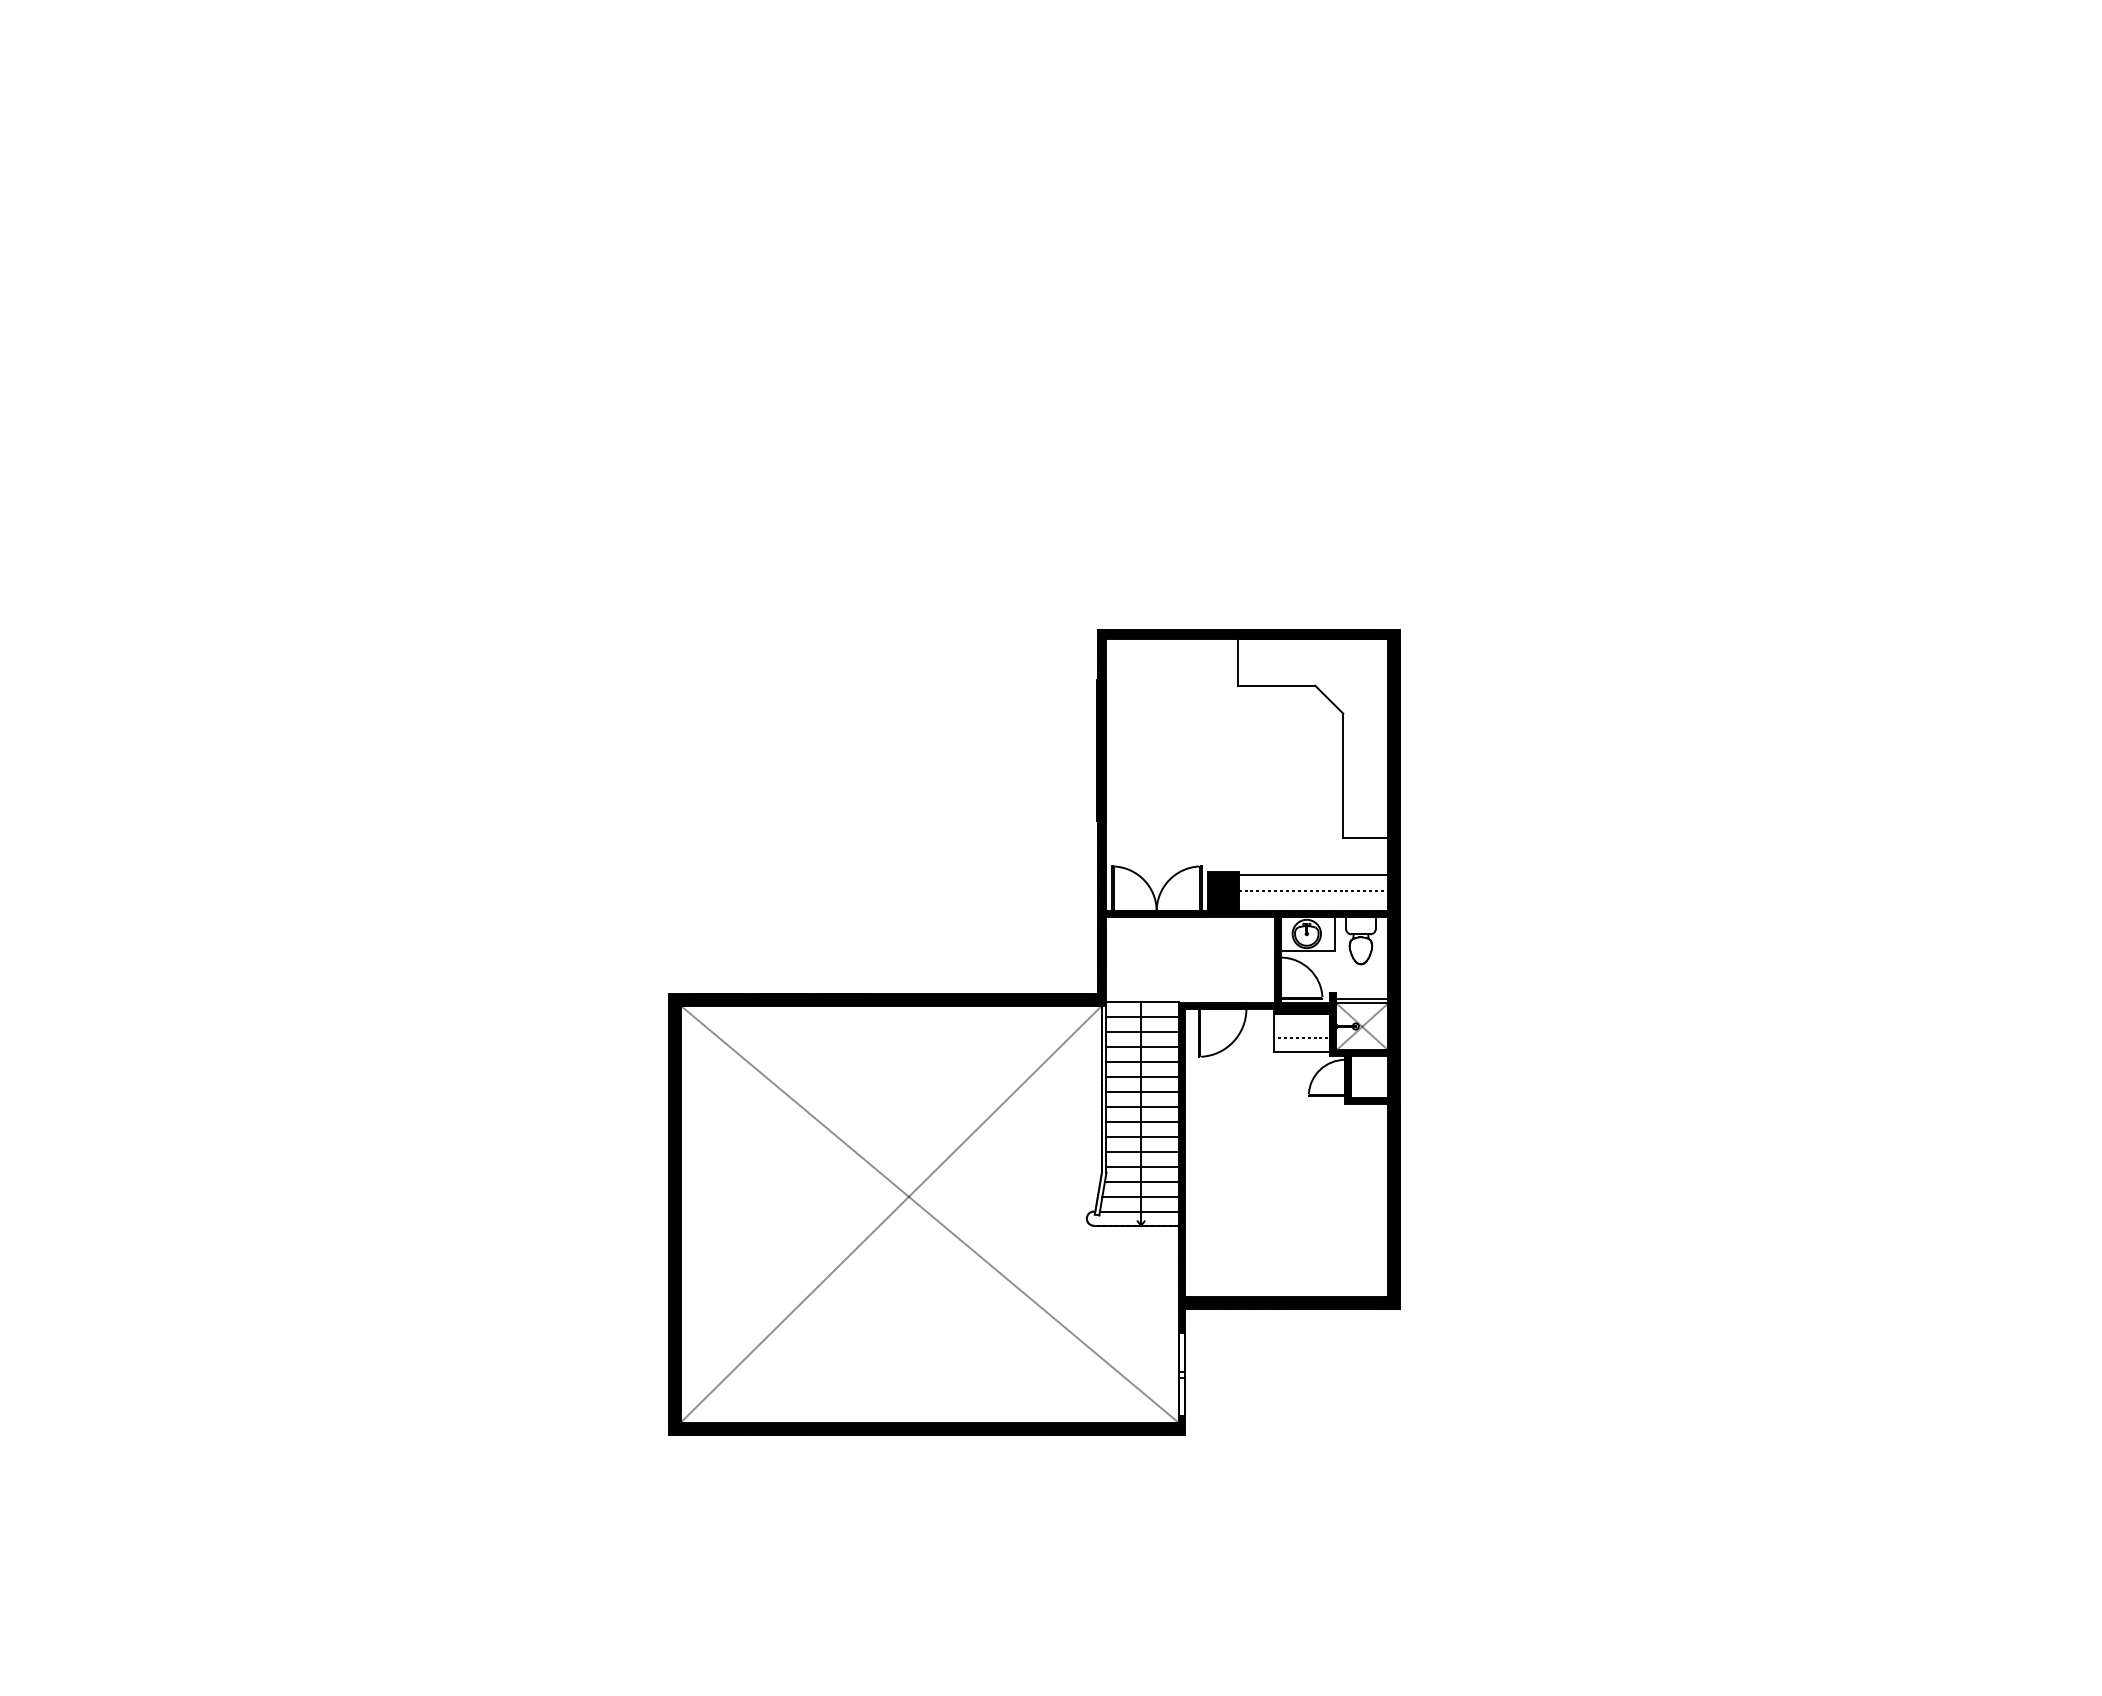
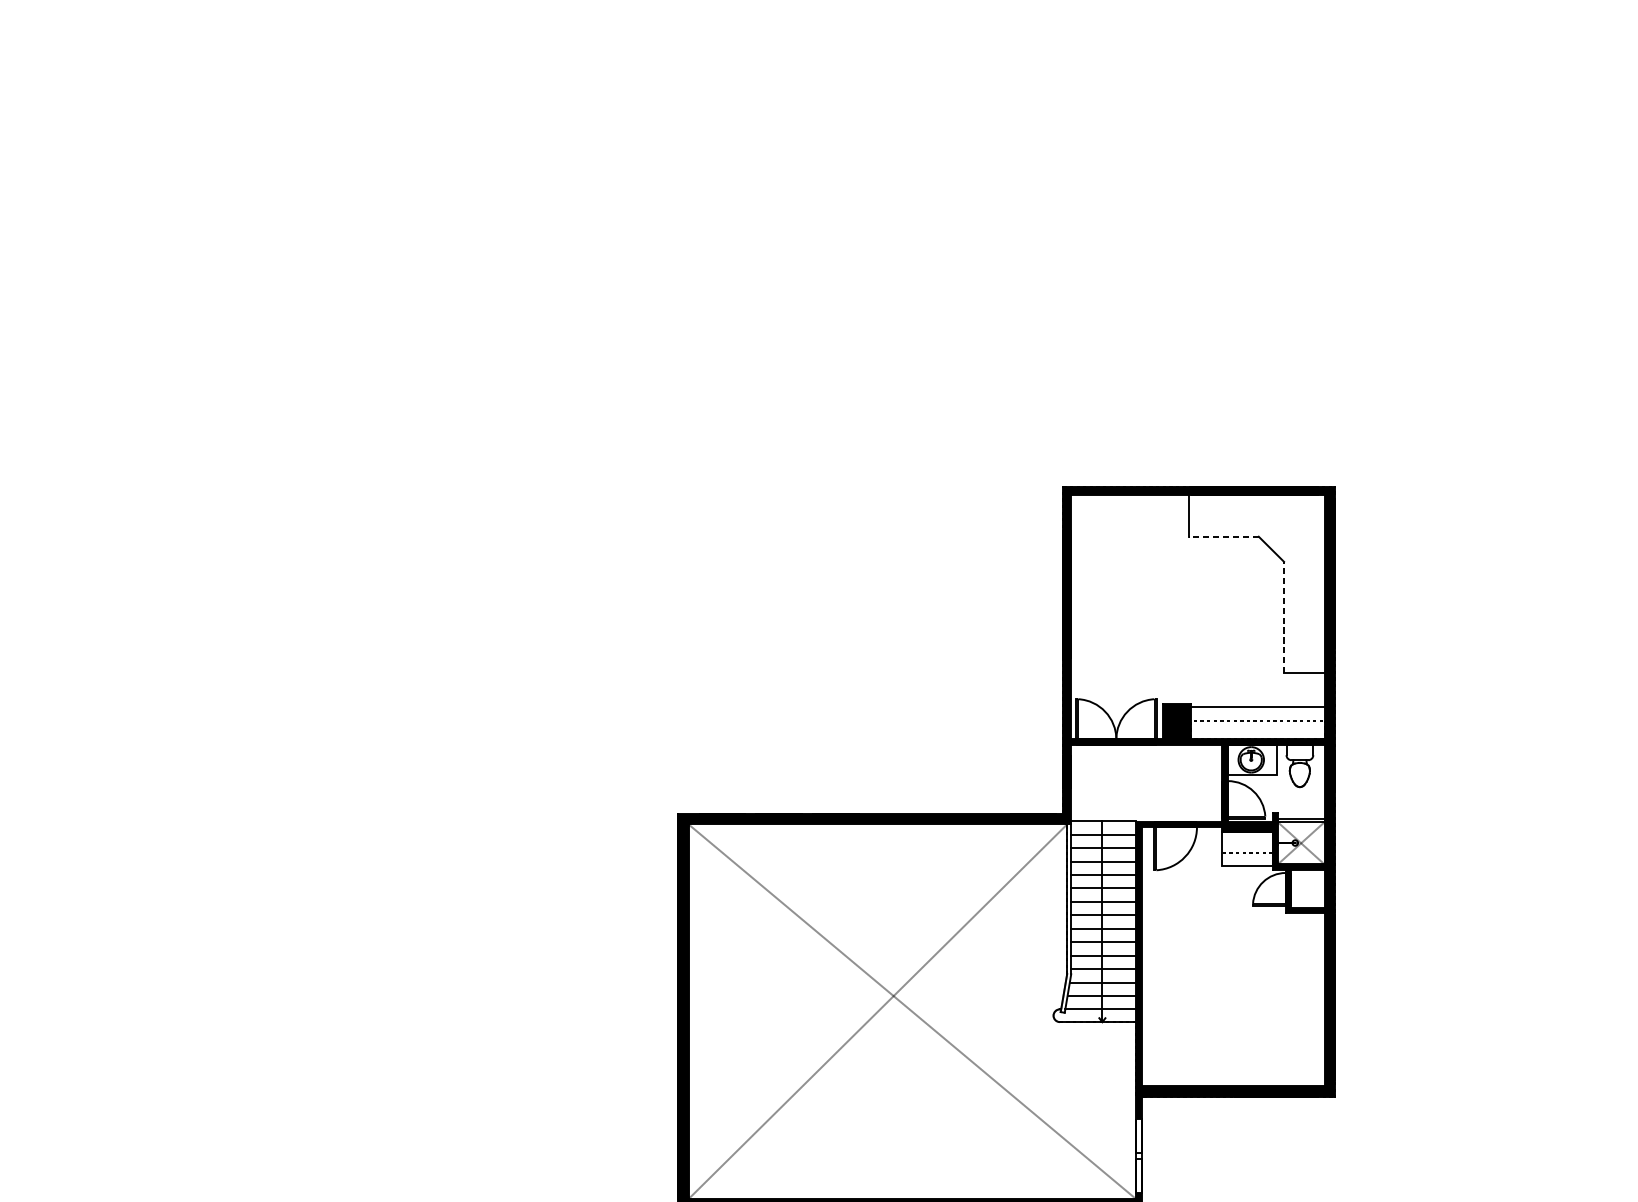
line: (1276, 685) -> (1224, 536), solid -> dashed
line: (1343, 775) -> (1284, 617), solid -> dashed

